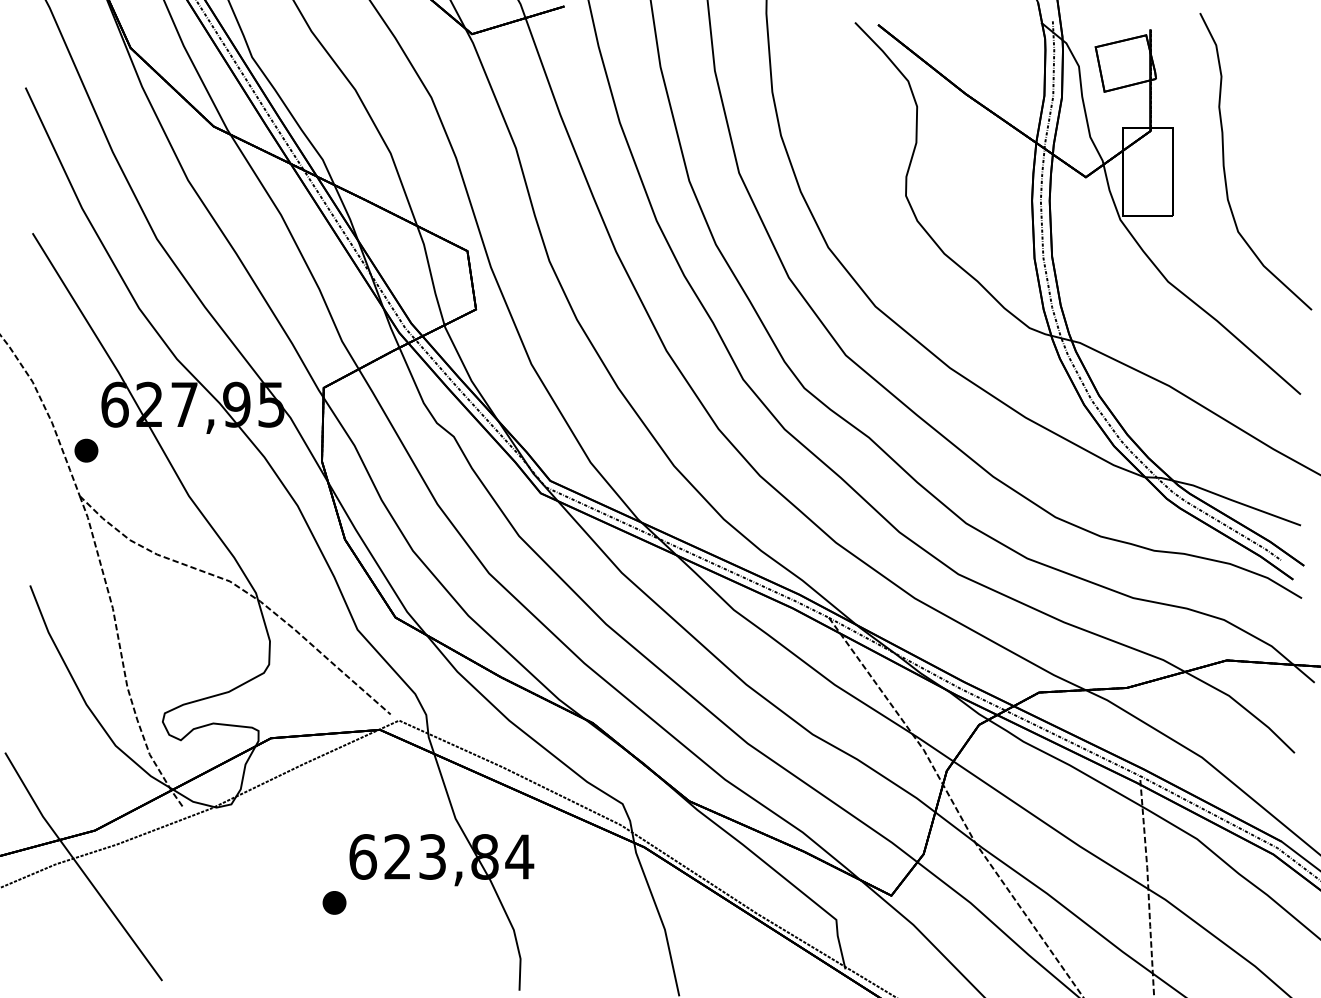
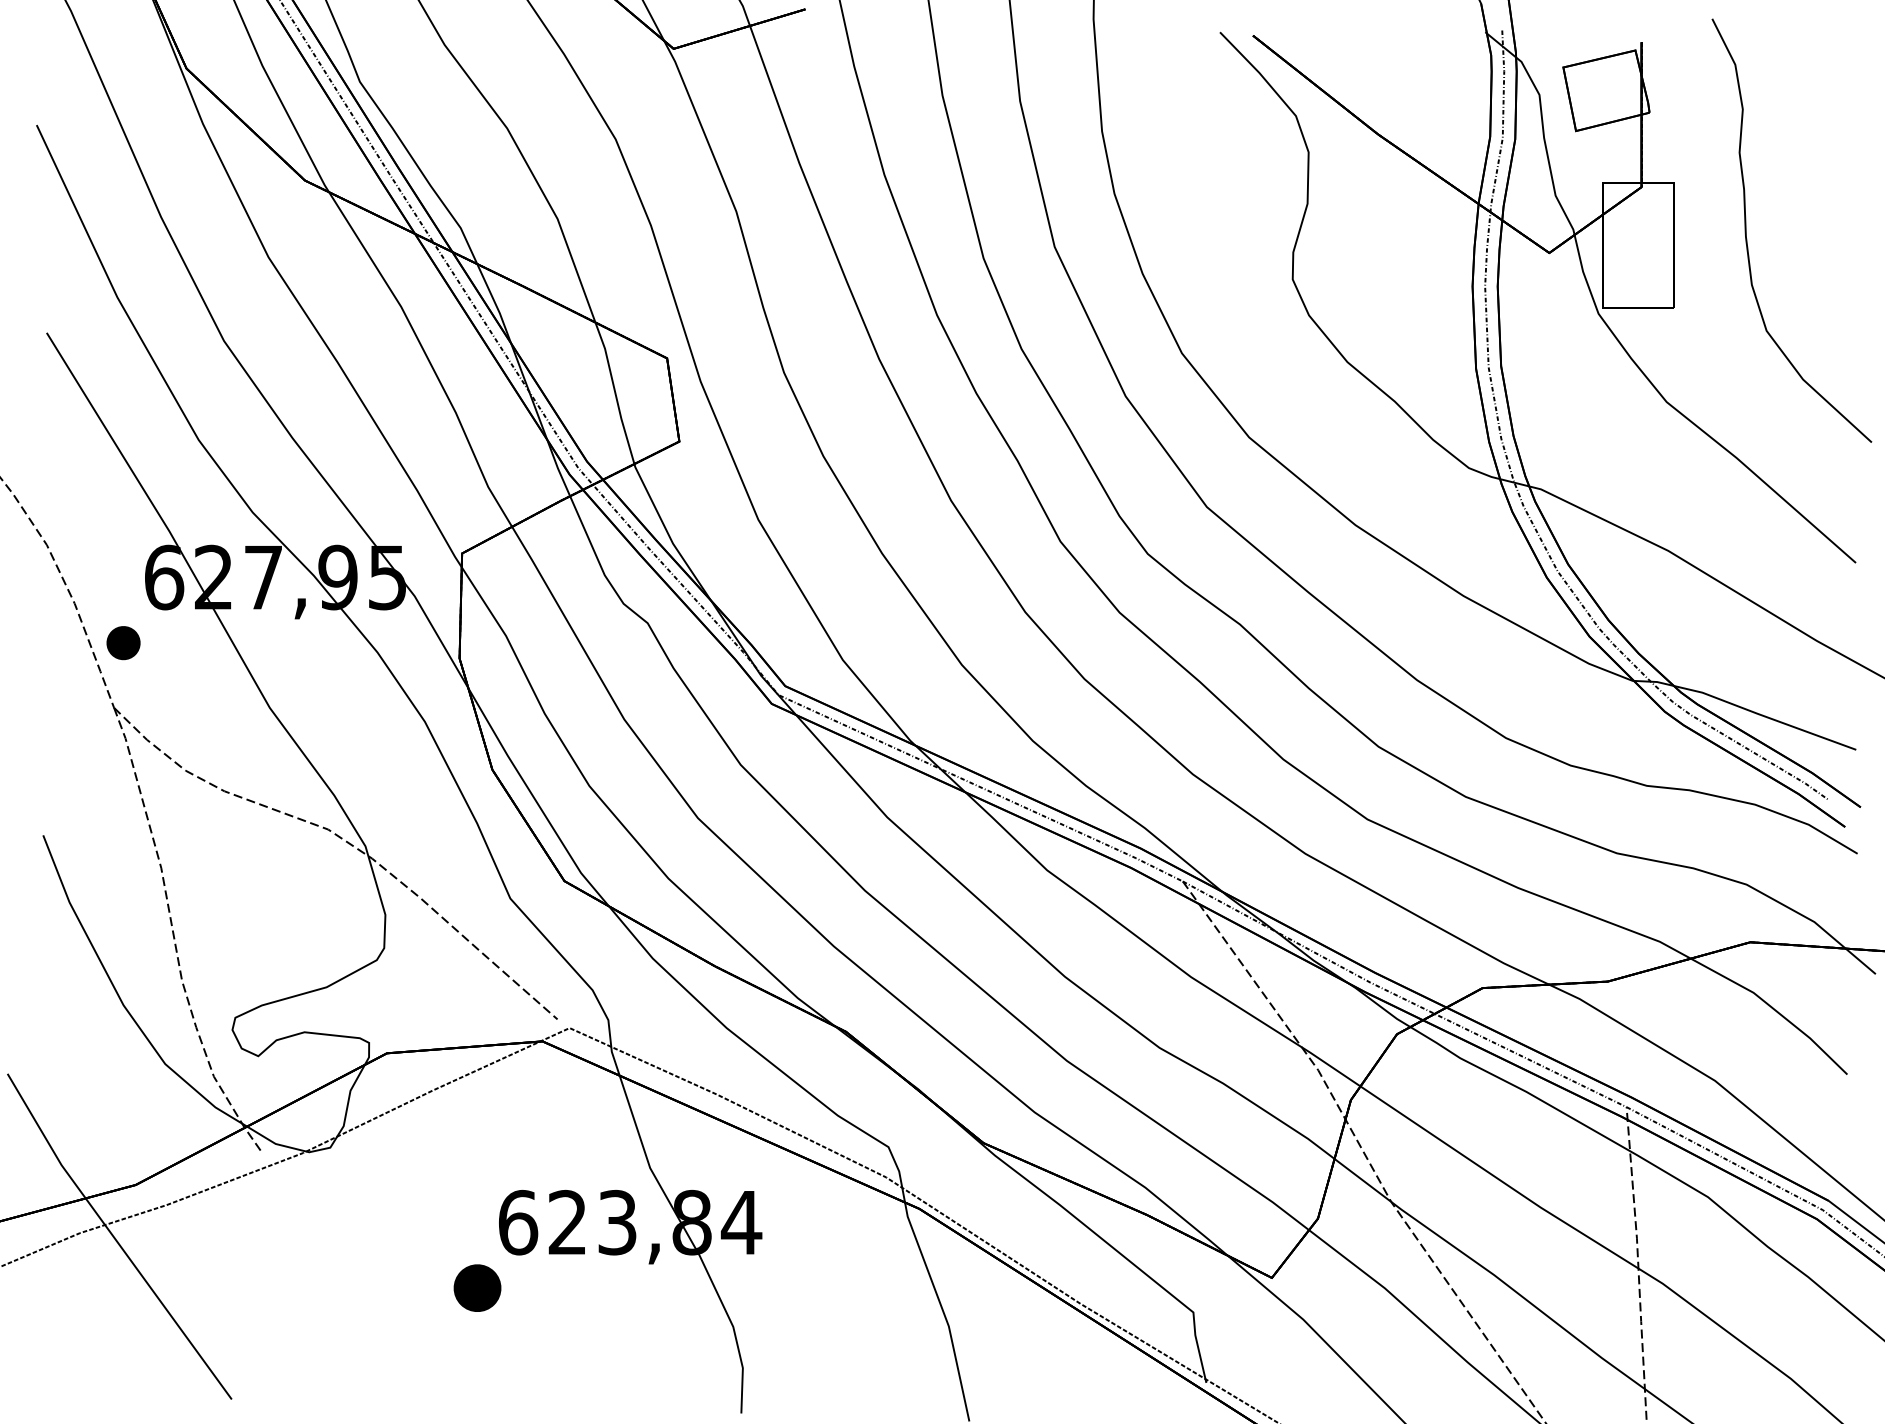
part: (334, 902) -> (477, 1287), size x1.4

